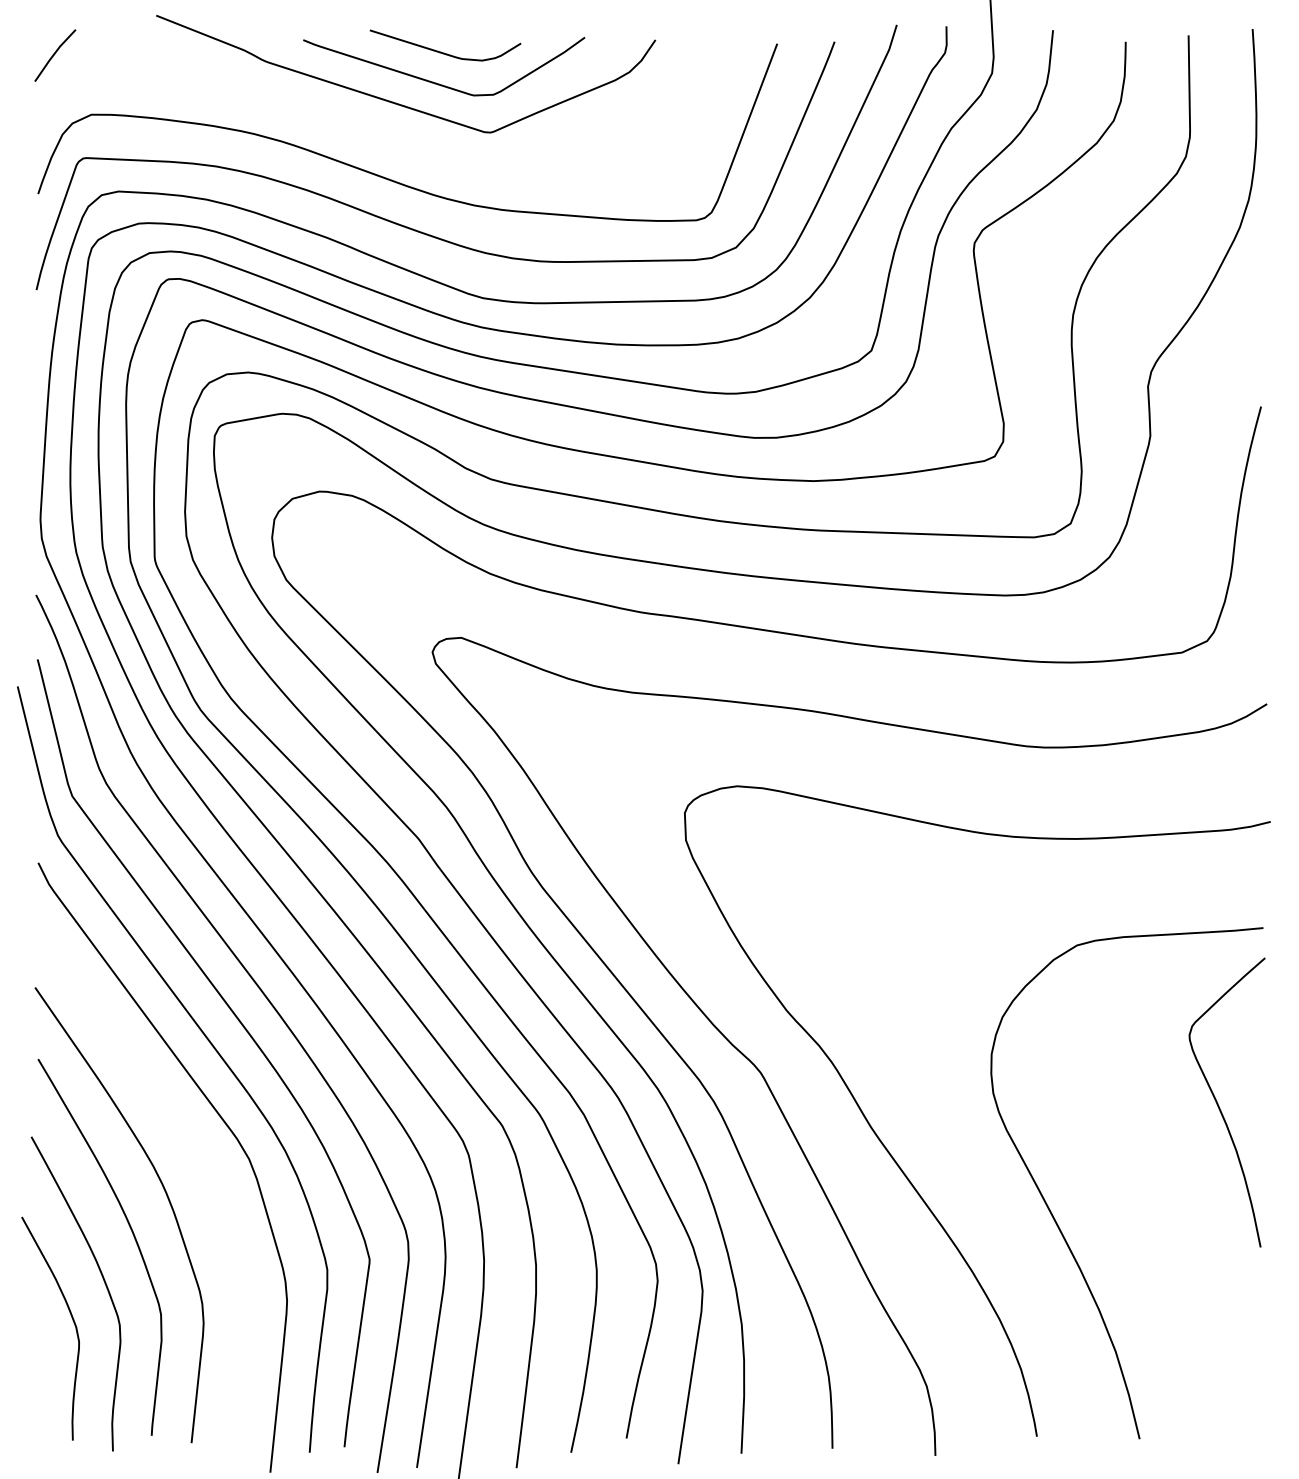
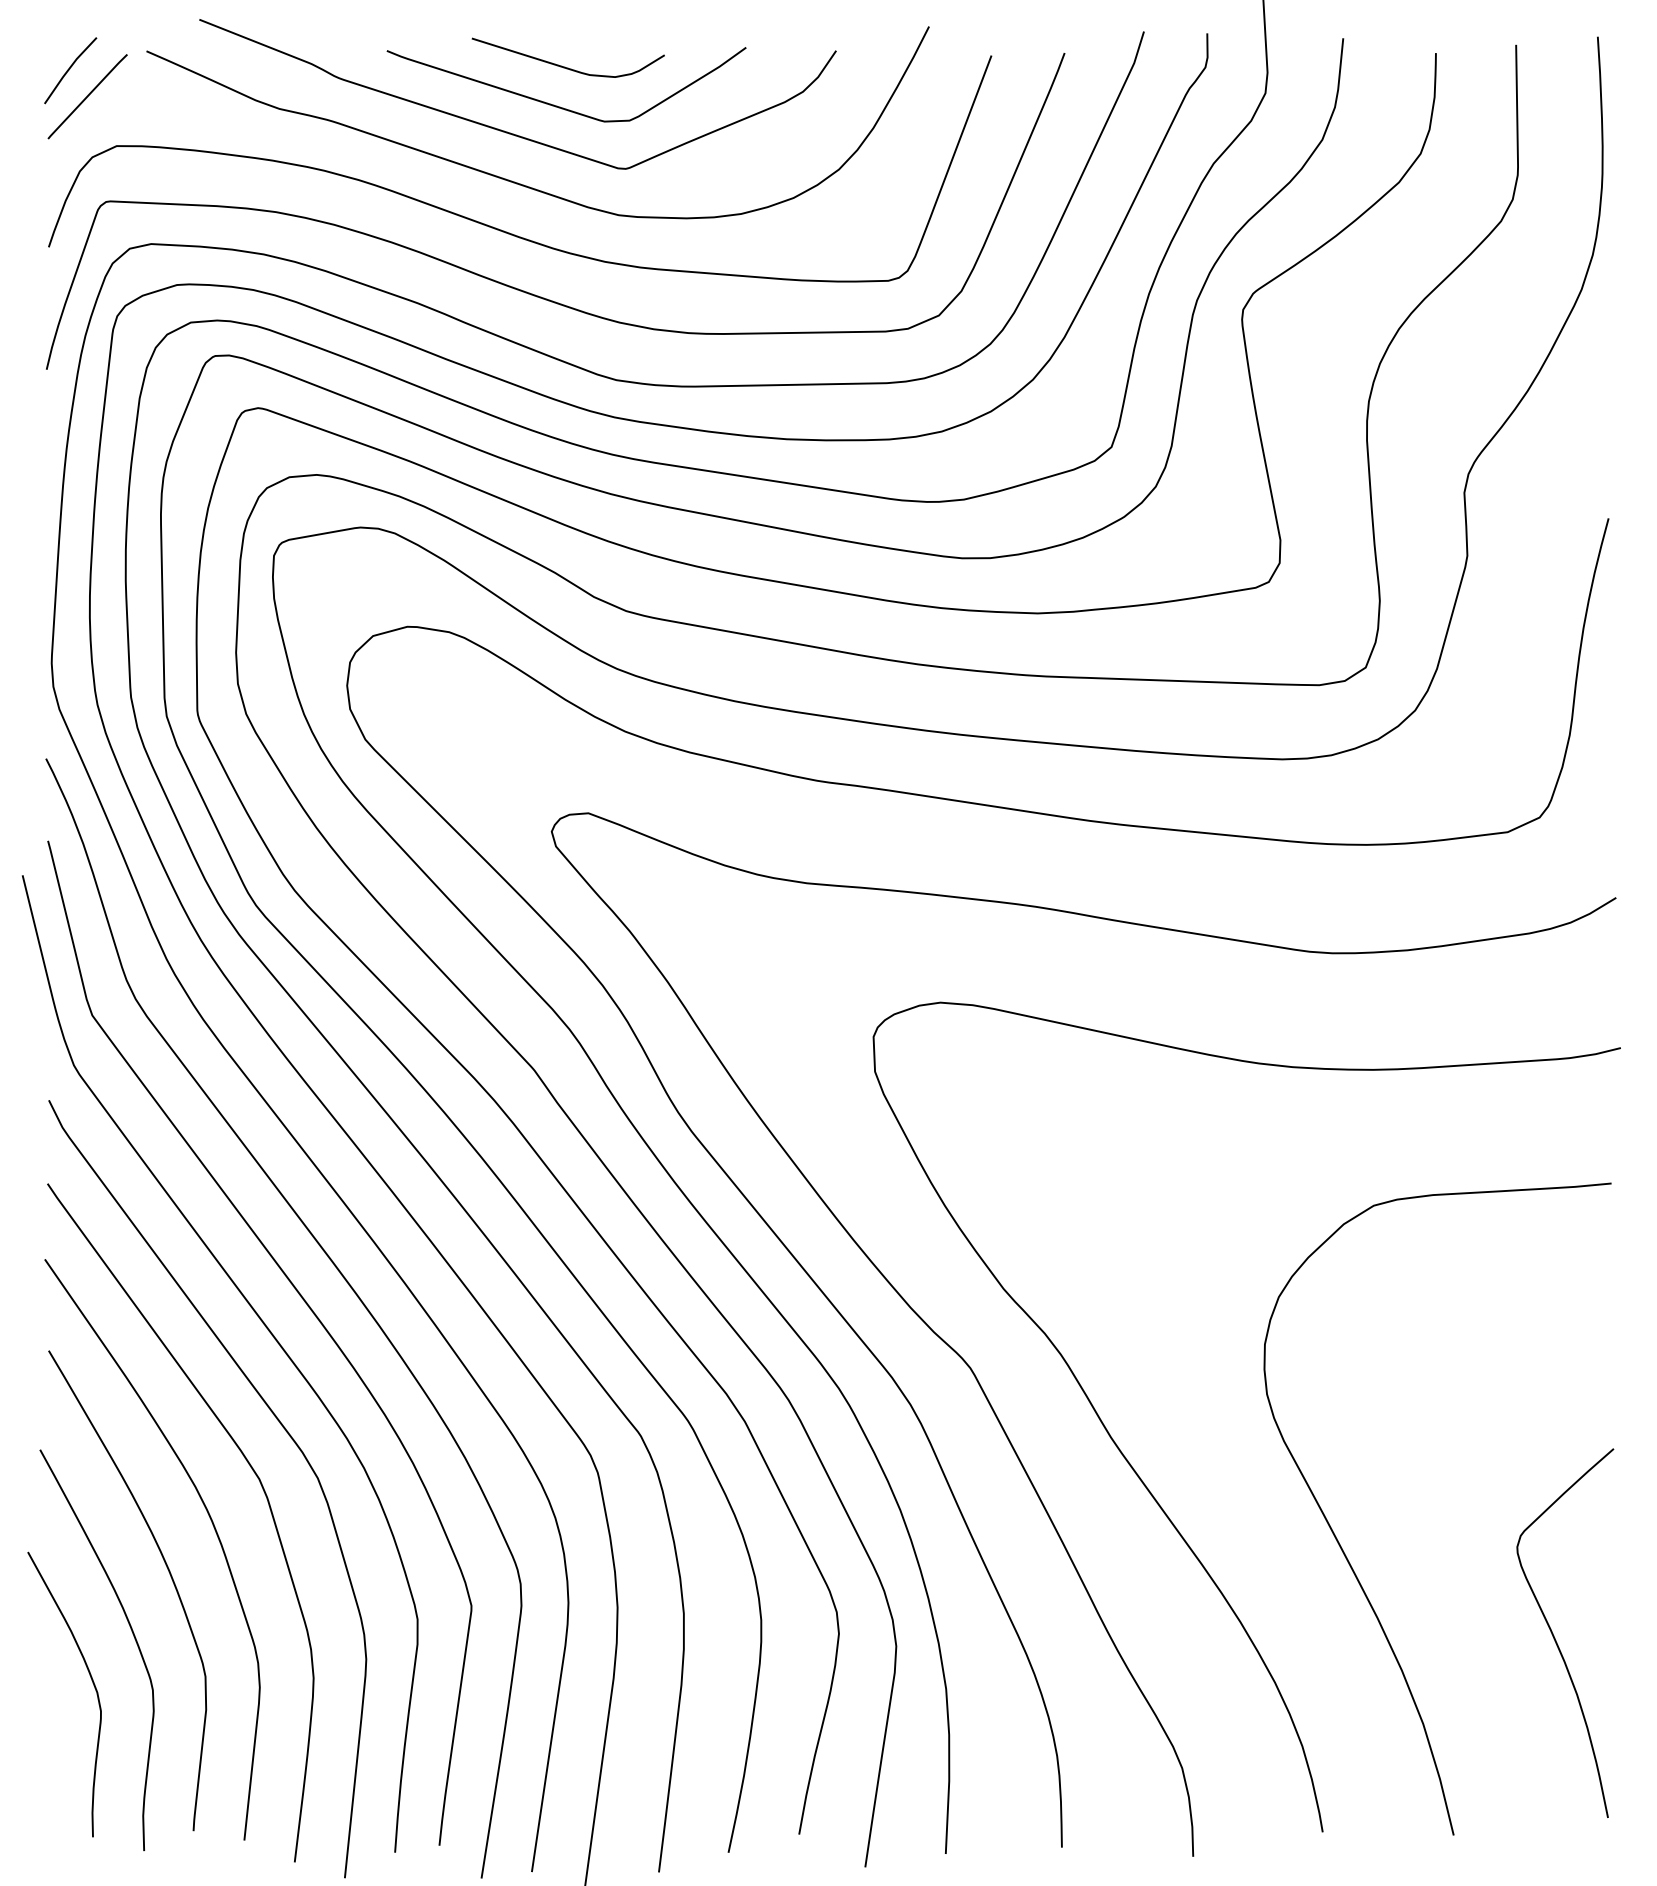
line: (68, 75) -> (87, 96), added
curve: (404, 142) -> (516, 181), added
curve: (1219, 1105) -> (1555, 1636), moved
curve: (206, 1170) -> (263, 1492), added

